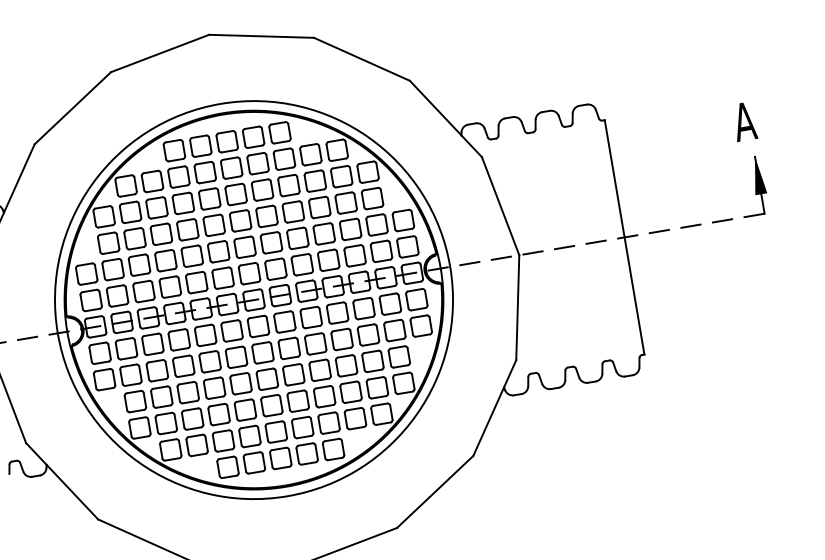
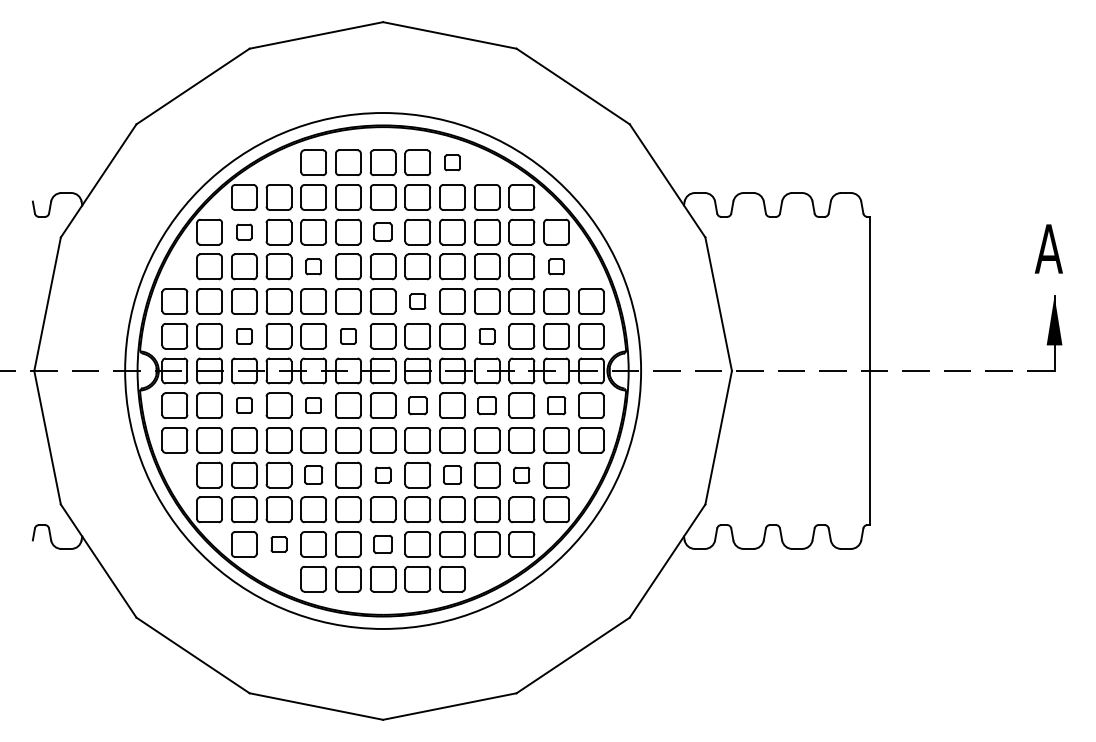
part: (279, 132) -> (452, 162), size x0.6
part: (235, 194) -> (382, 231), size x0.7
part: (372, 198) -> (556, 266), size x0.6
part: (130, 211) -> (244, 231), size x0.6
part: (187, 229) -> (313, 266), size x0.6
part: (271, 242) -> (417, 301), size x0.6
part: (328, 260) -> (486, 336), size x0.6
part: (223, 278) -> (348, 336), size x0.6
part: (144, 291) -> (244, 336), size x0.6
part: (390, 304) -> (556, 405), size x0.7
part: (337, 313) -> (486, 405), size x0.7
part: (284, 321) -> (417, 405), size x0.7
part: (205, 335) -> (313, 405), size x0.6
part: (153, 344) -> (244, 405), size x0.6
part: (372, 361) -> (521, 474), size x0.6
part: (320, 369) -> (452, 474), size x0.7
part: (266, 378) -> (382, 474), size x0.6
part: (214, 387) -> (313, 474), size x0.7
part: (275, 432) -> (382, 544), size x0.7
part: (196, 445) -> (278, 544), size x0.6

